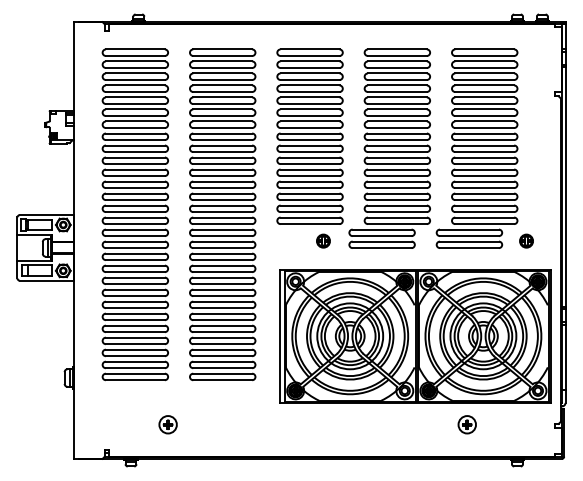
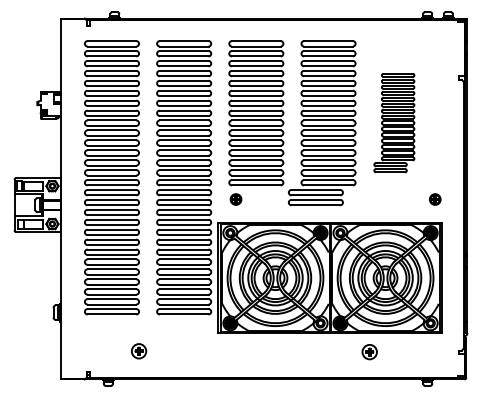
part: (476, 148) -> (393, 122), size x0.6
part: (323, 240) -> (236, 199), moved
part: (415, 336) -> (329, 278), moved
part: (466, 424) -> (369, 351), moved

